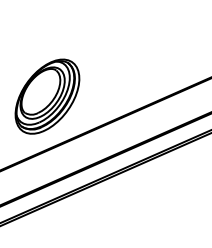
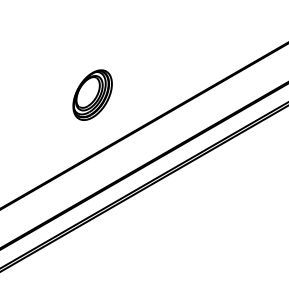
part: (47, 95) -> (92, 94), size x0.6

